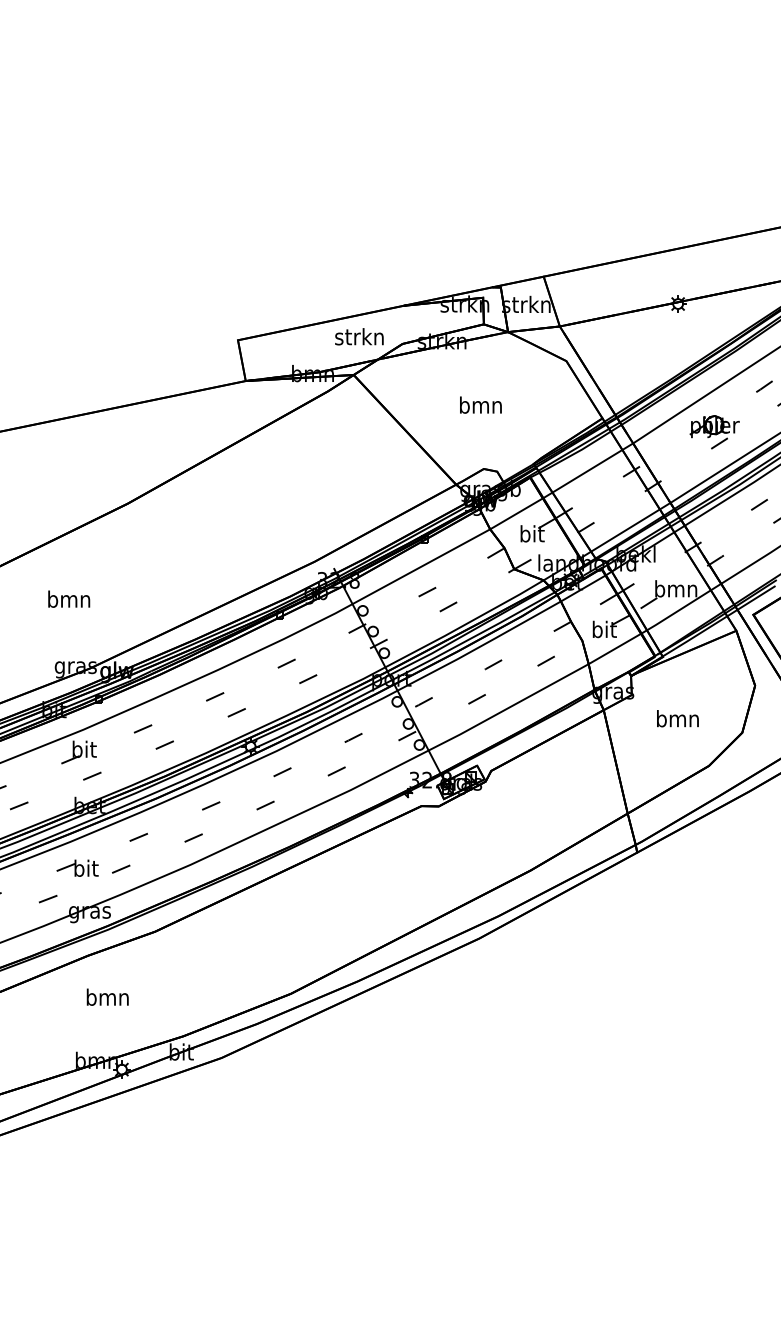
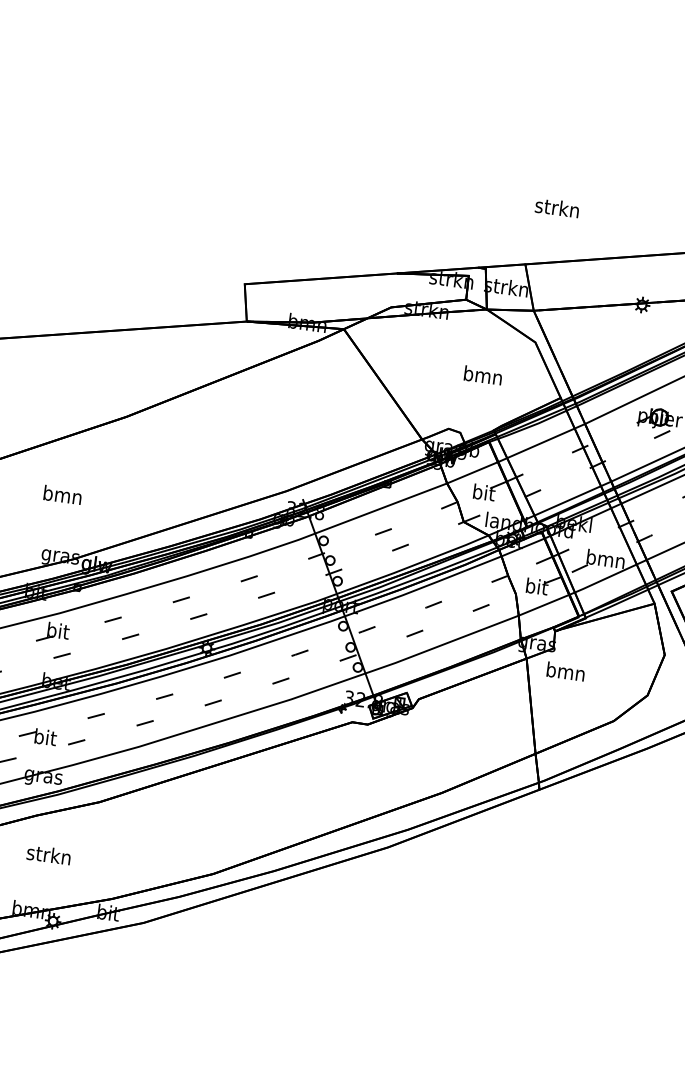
text: (359, 336) -> (557, 207), moved
text: (480, 404) -> (482, 374), moved
text: (677, 718) -> (565, 671), moved
text: (107, 996) -> (49, 854), bmn -> strkn

